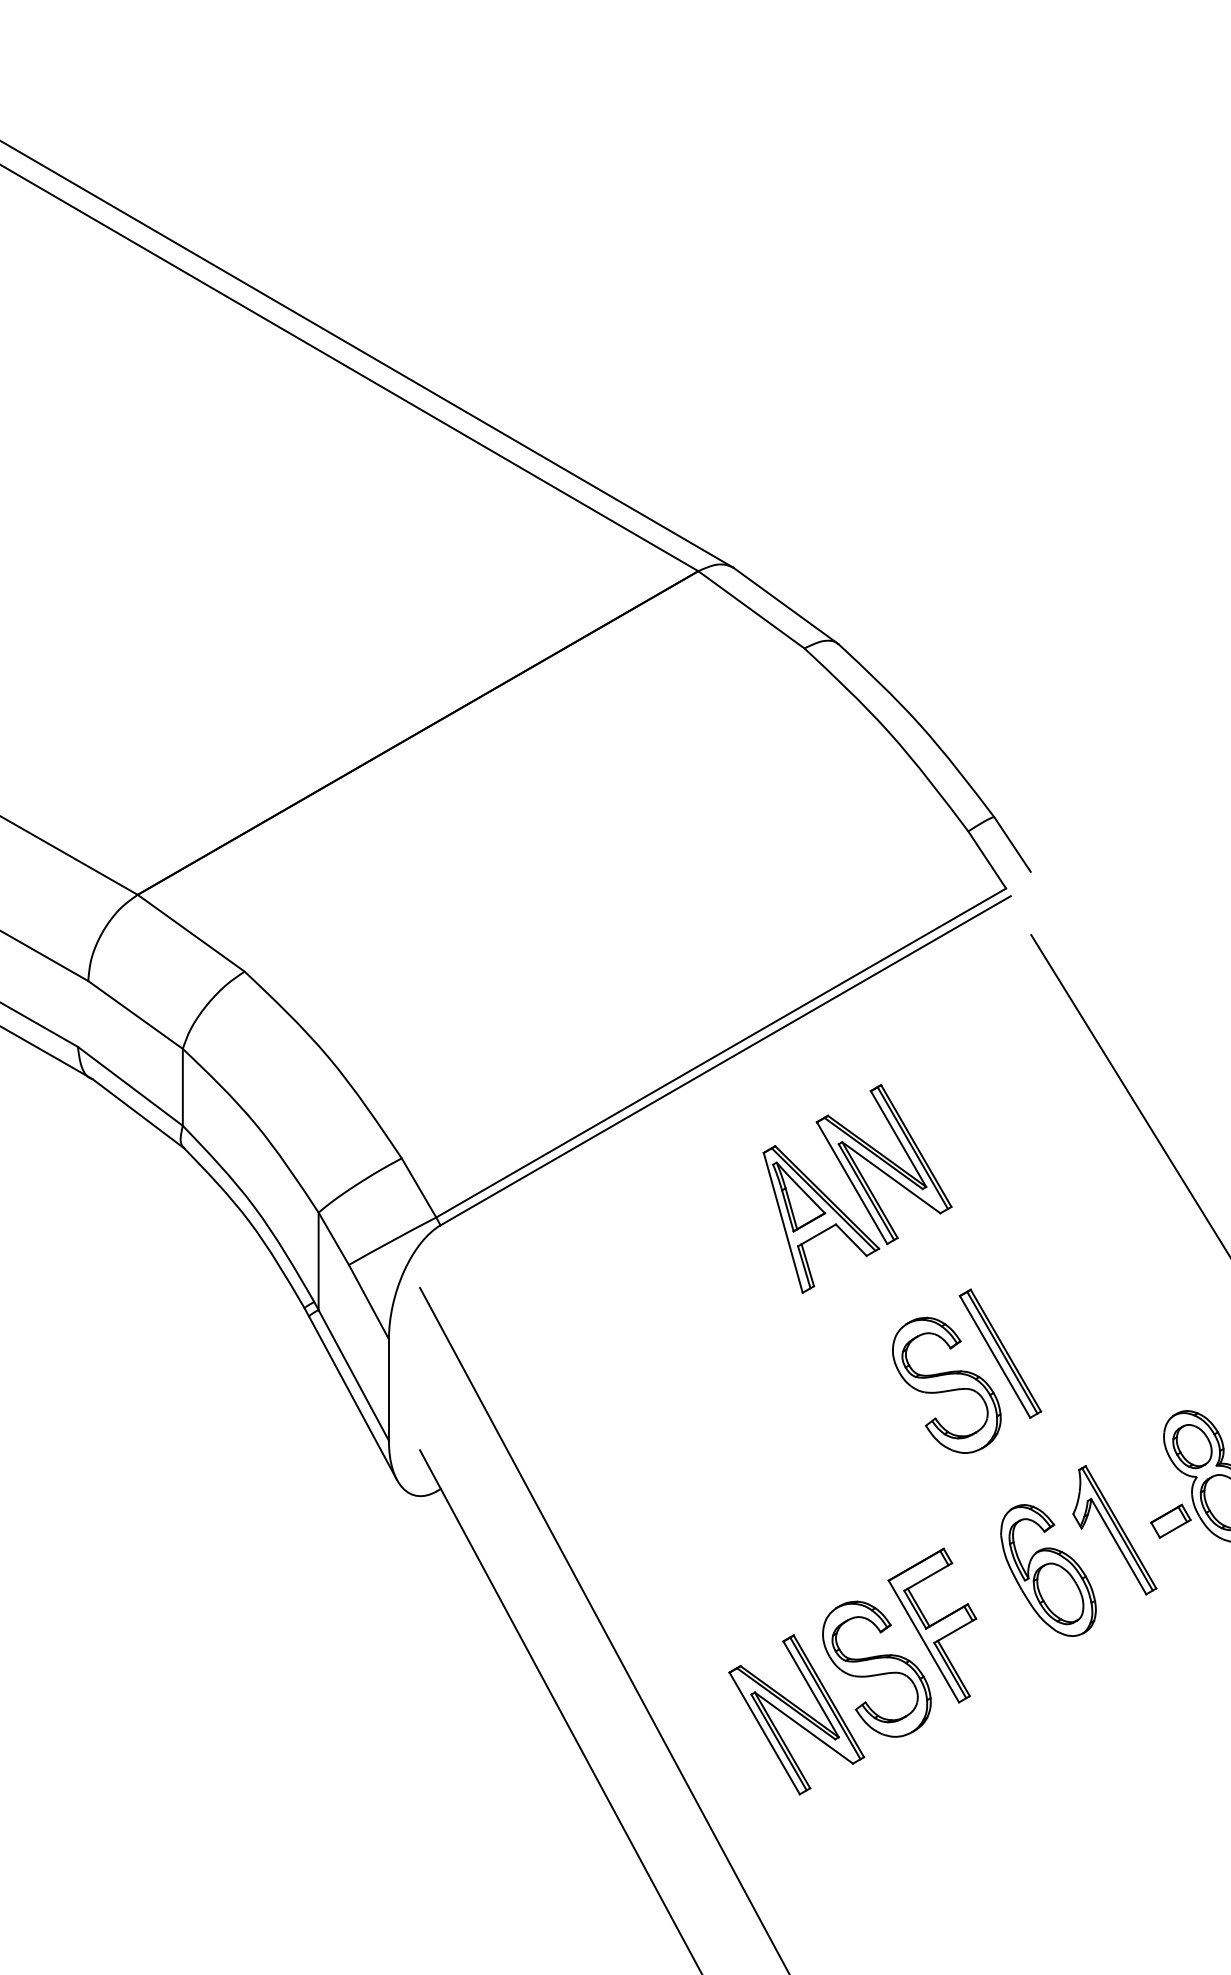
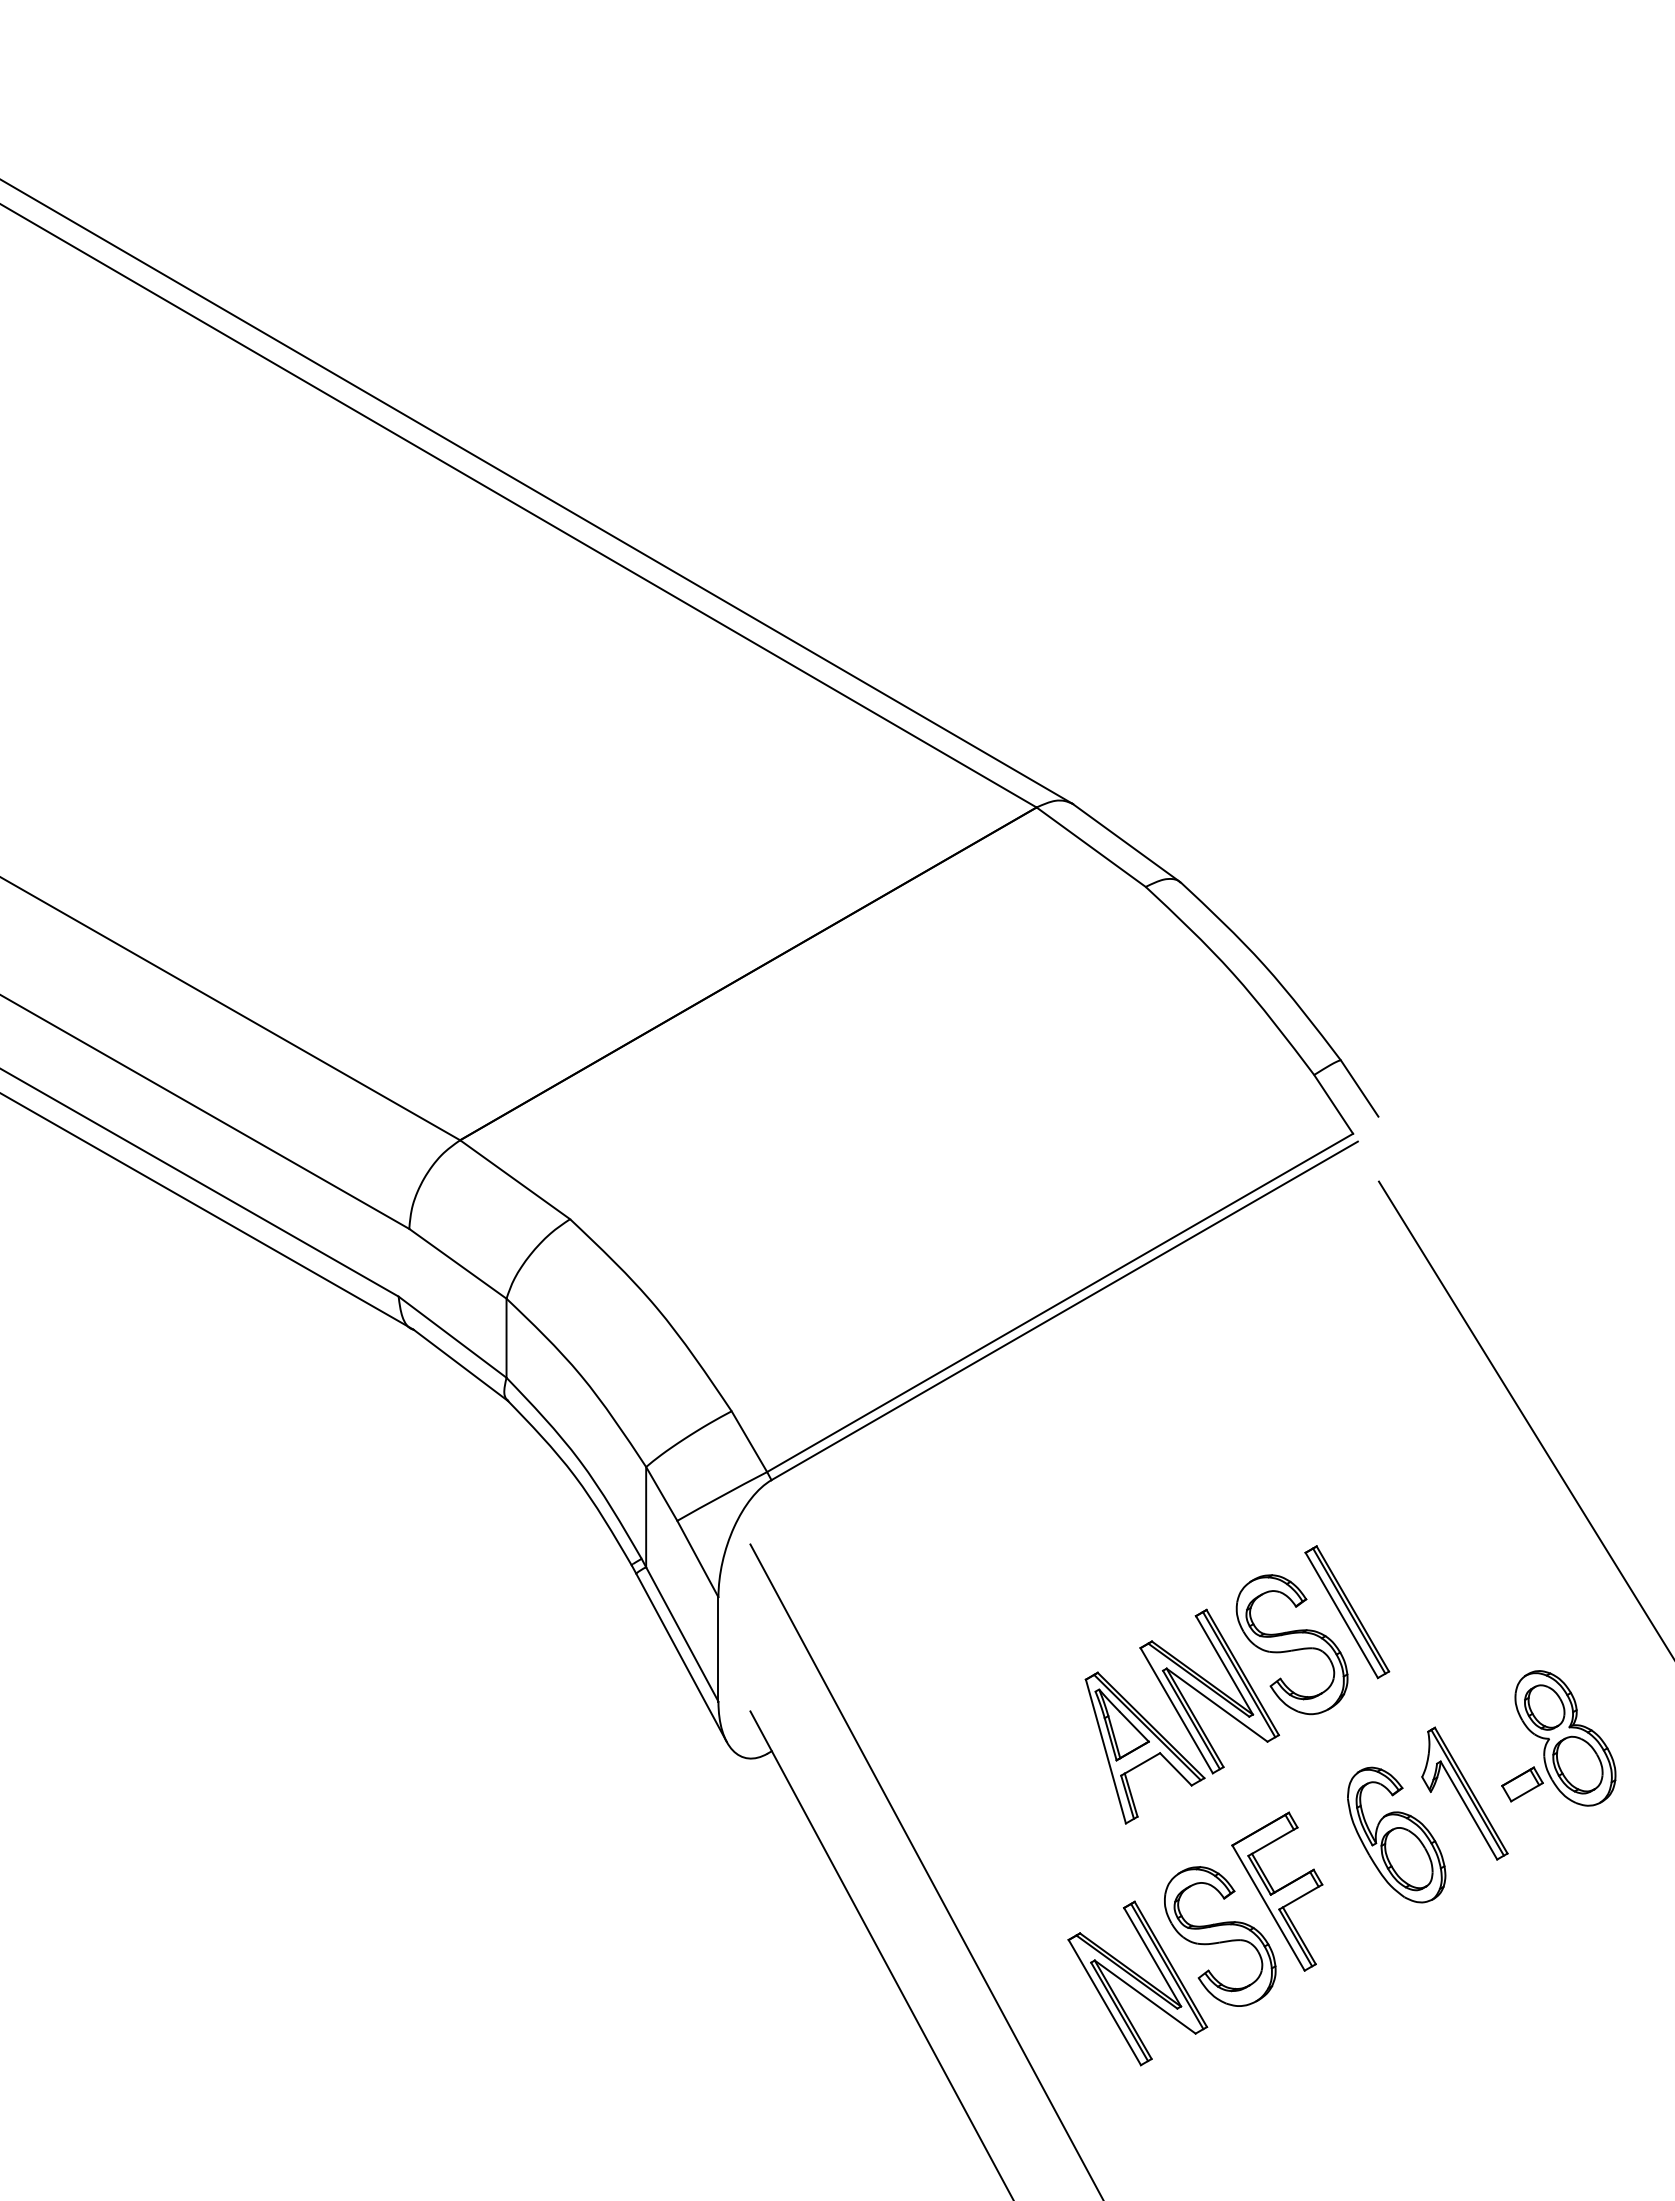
part: (857, 1188) -> (1182, 1716), moved

